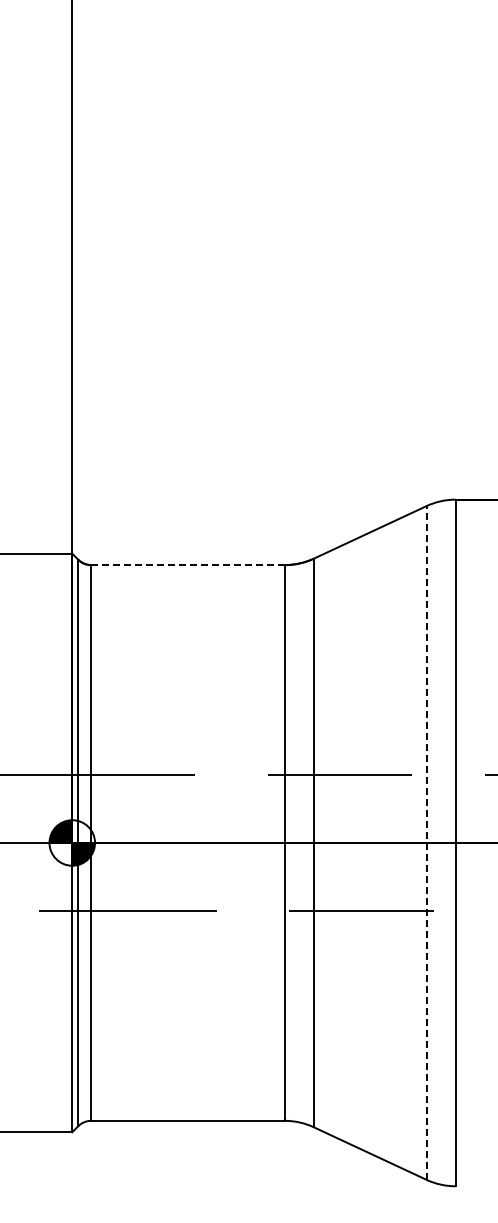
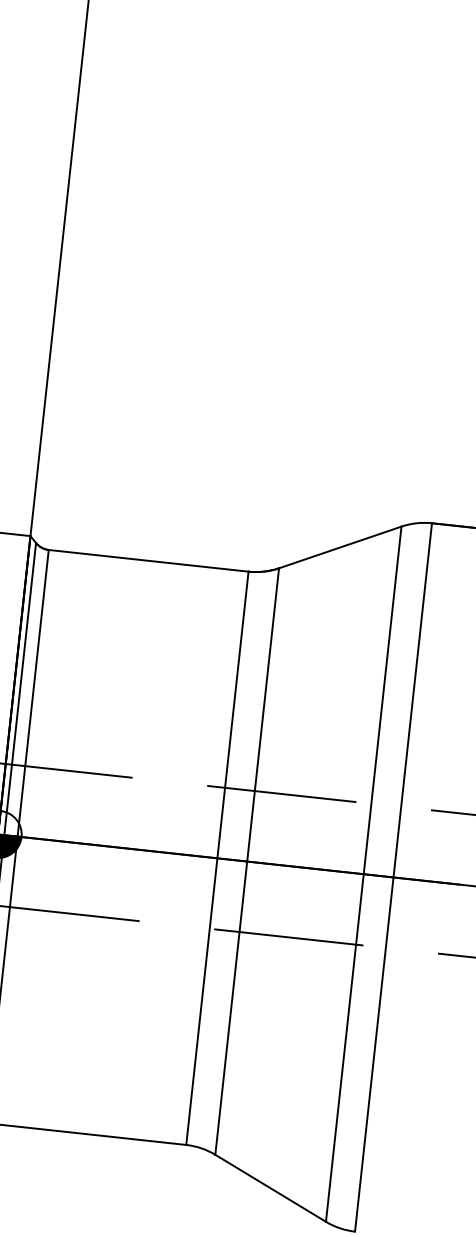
line: (188, 565) -> (149, 561), dashed -> solid
line: (426, 842) -> (363, 873), dashed -> solid

